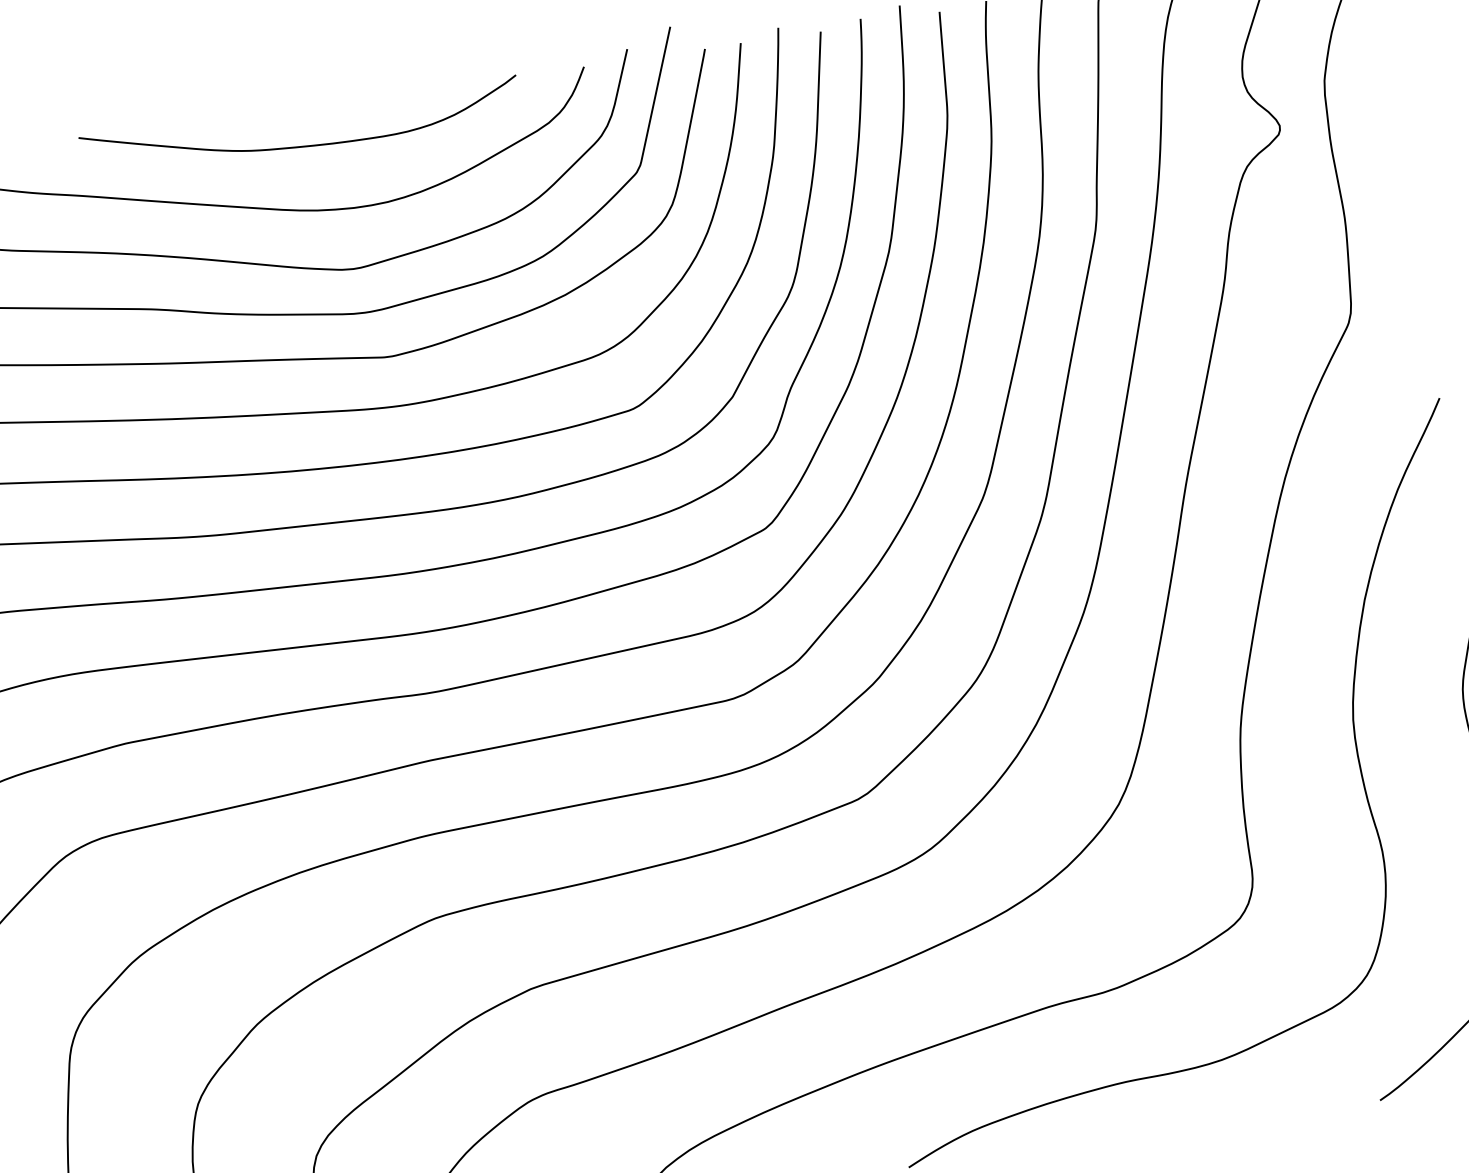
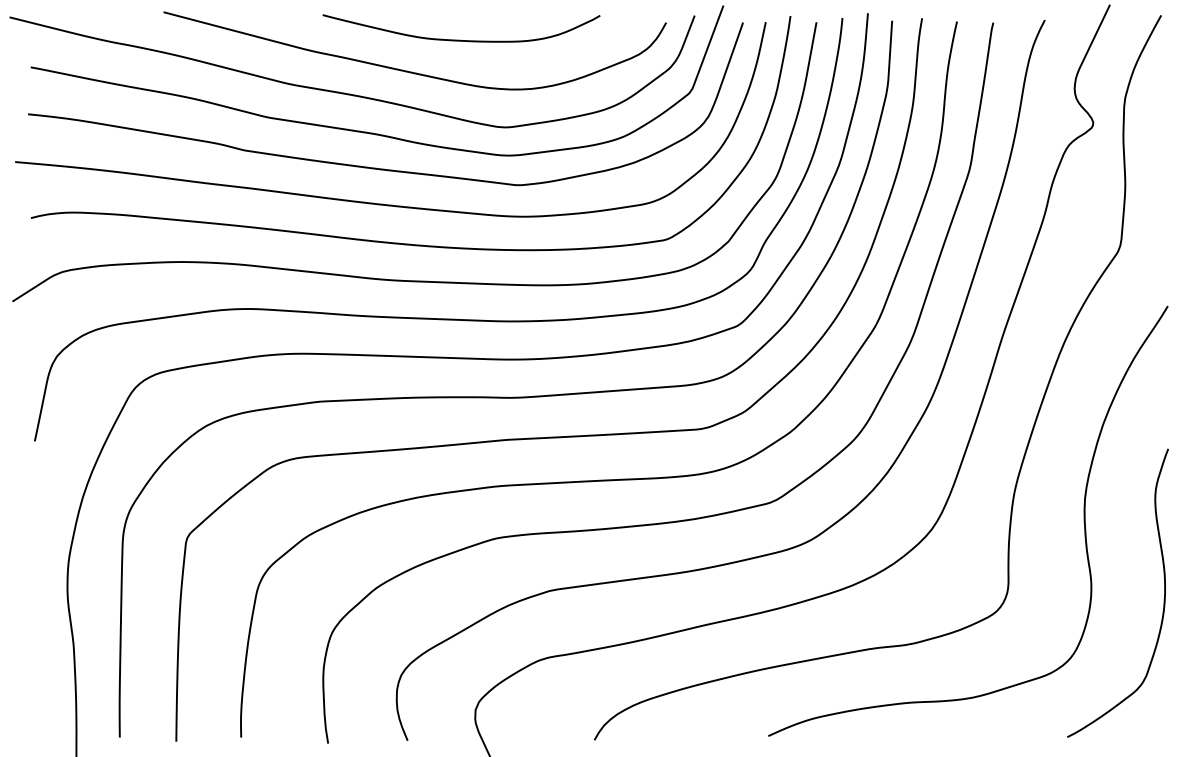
curve: (301, 144) -> (460, 39), moved

